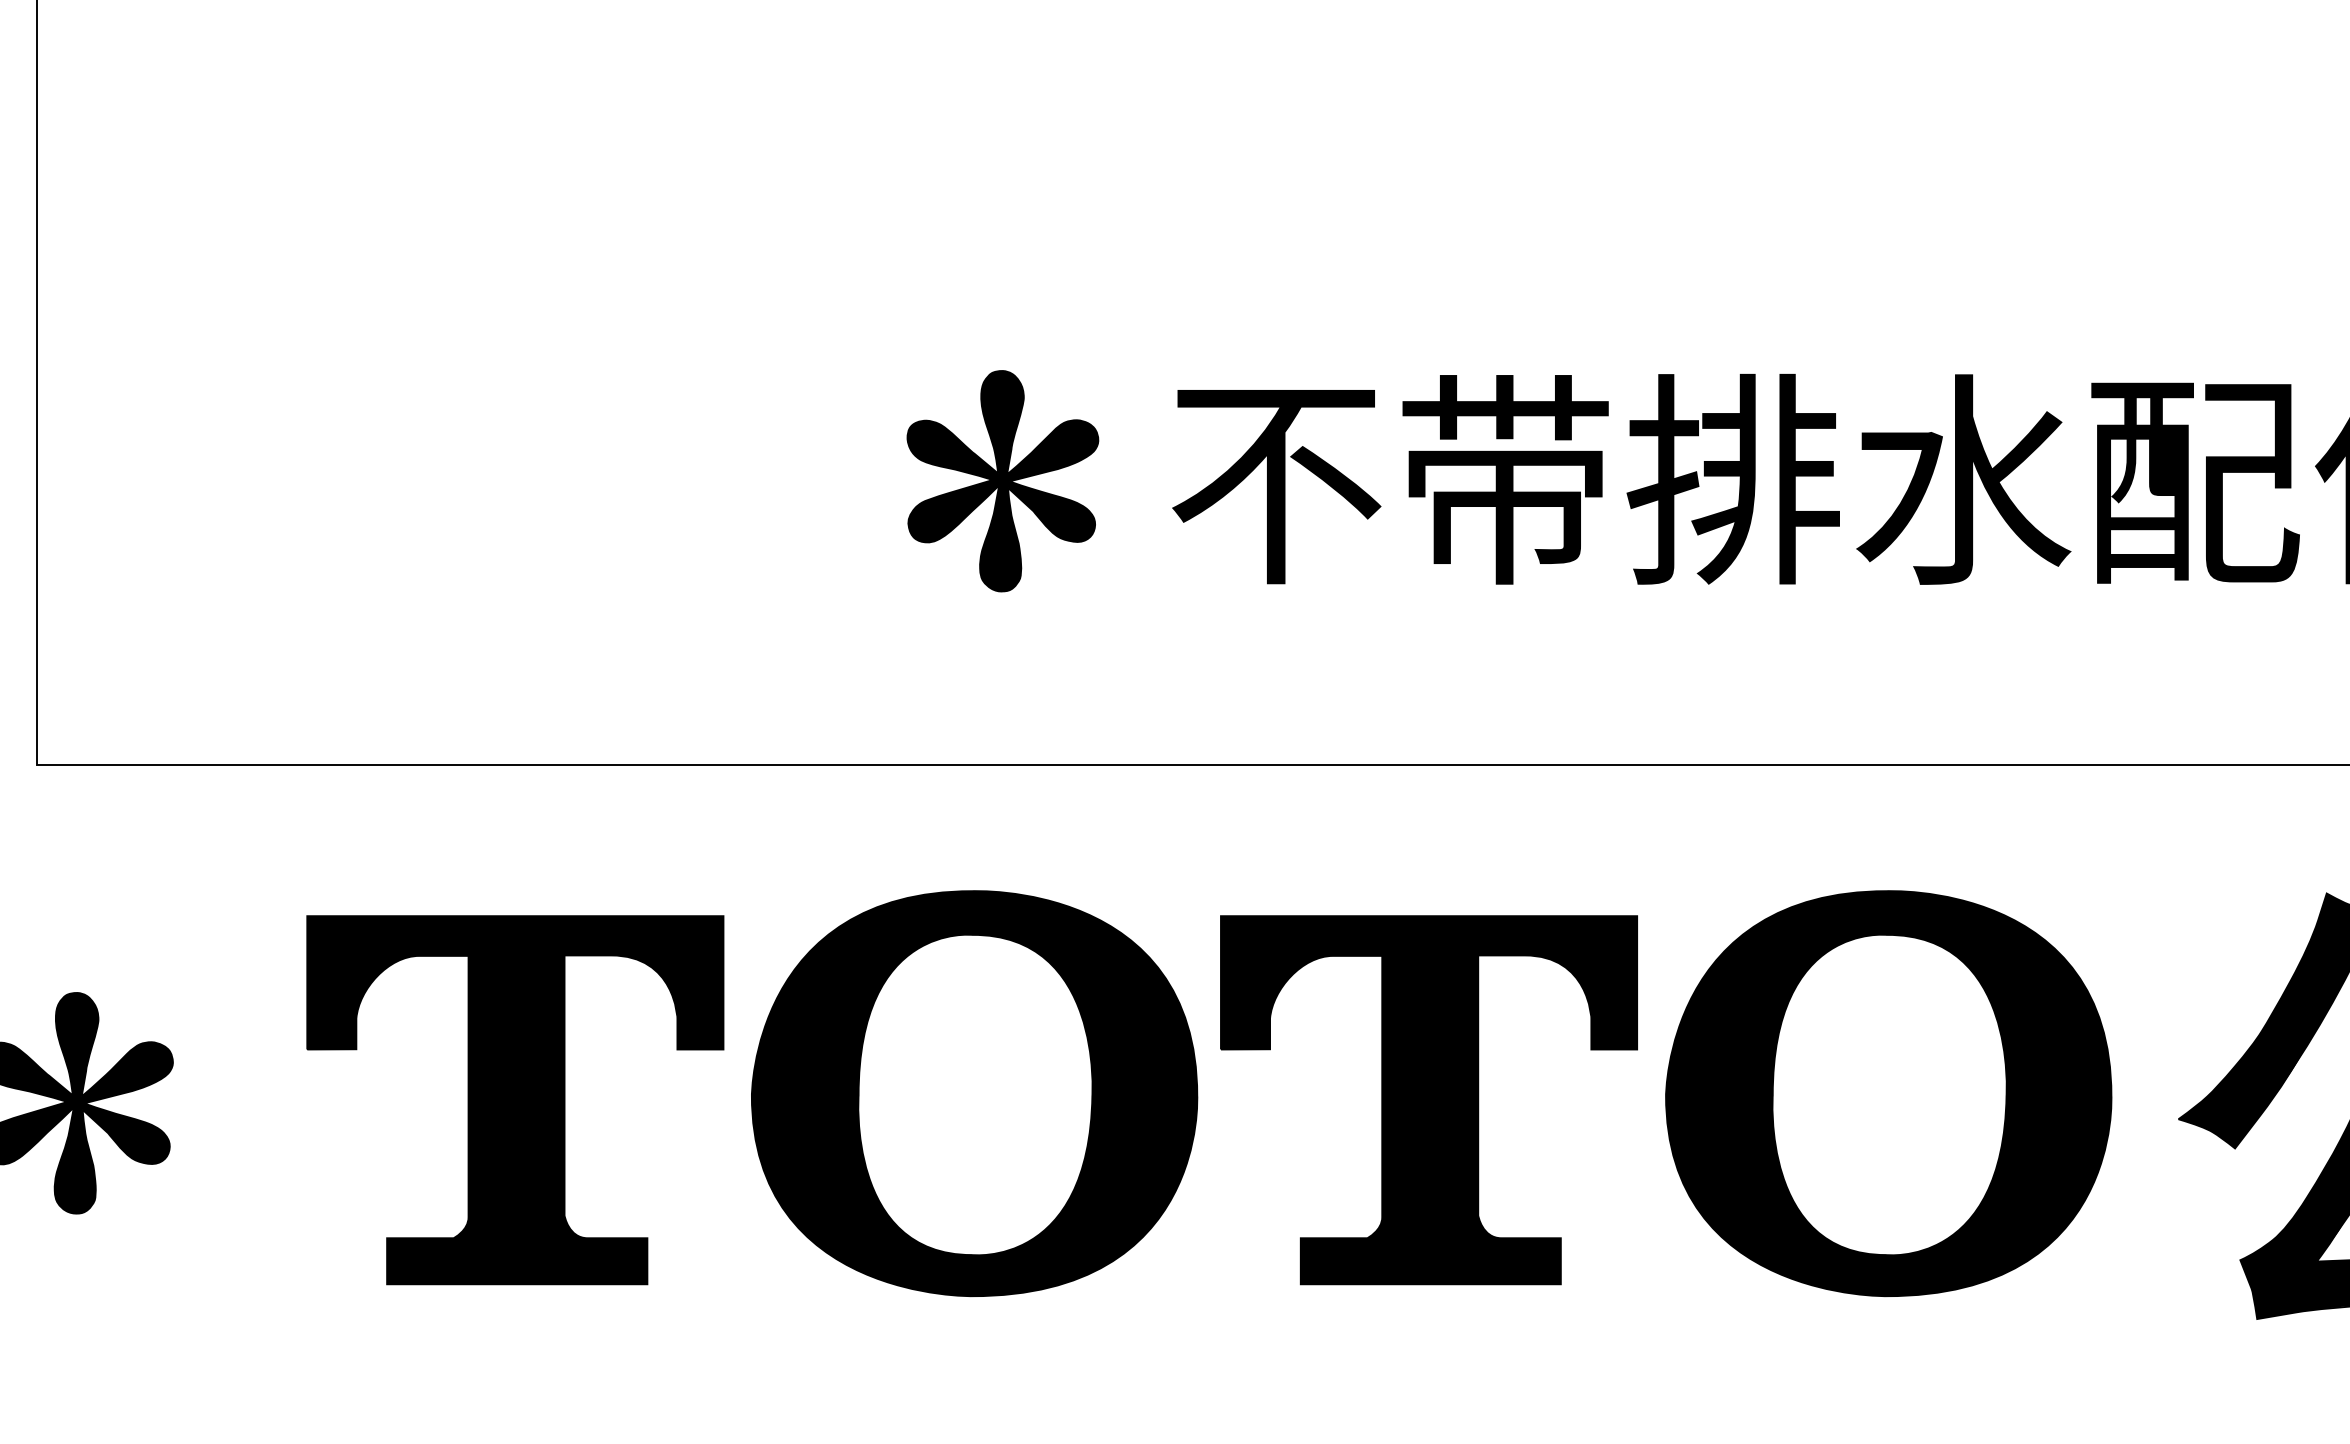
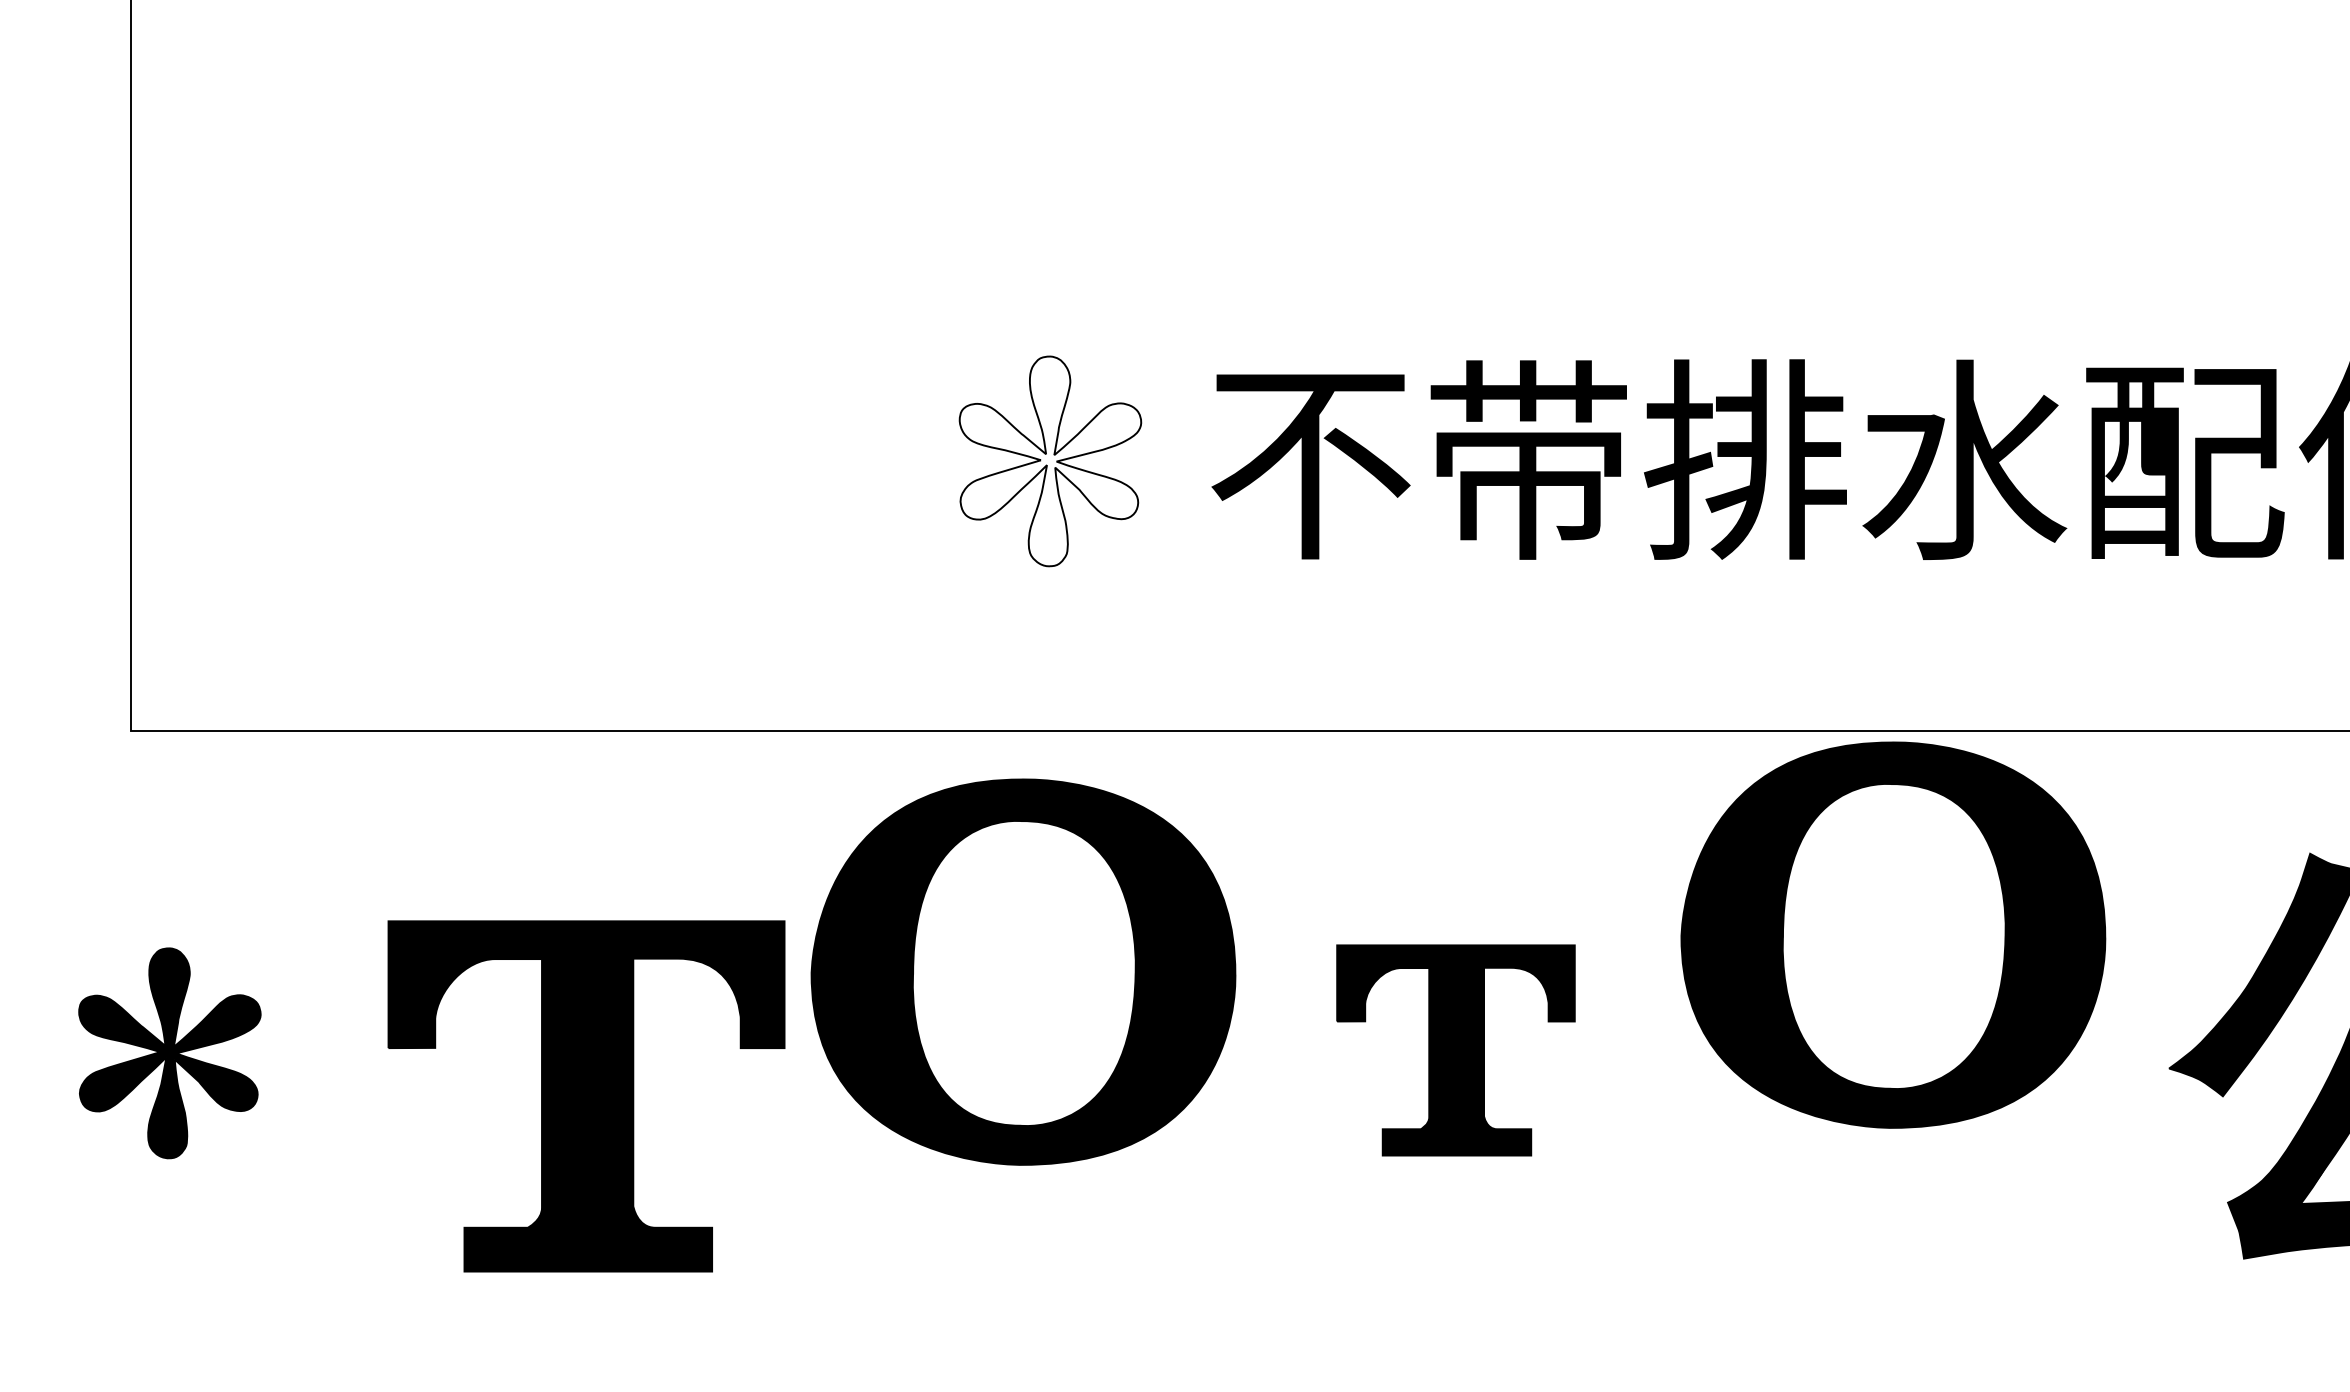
fill: (1002, 481) -> (1050, 461), removed
part: (974, 1092) -> (1023, 971), moved
part: (1888, 1092) -> (1893, 934), moved
part: (515, 1100) -> (586, 1096), moved
part: (1428, 1100) -> (1455, 1050), size x0.6

